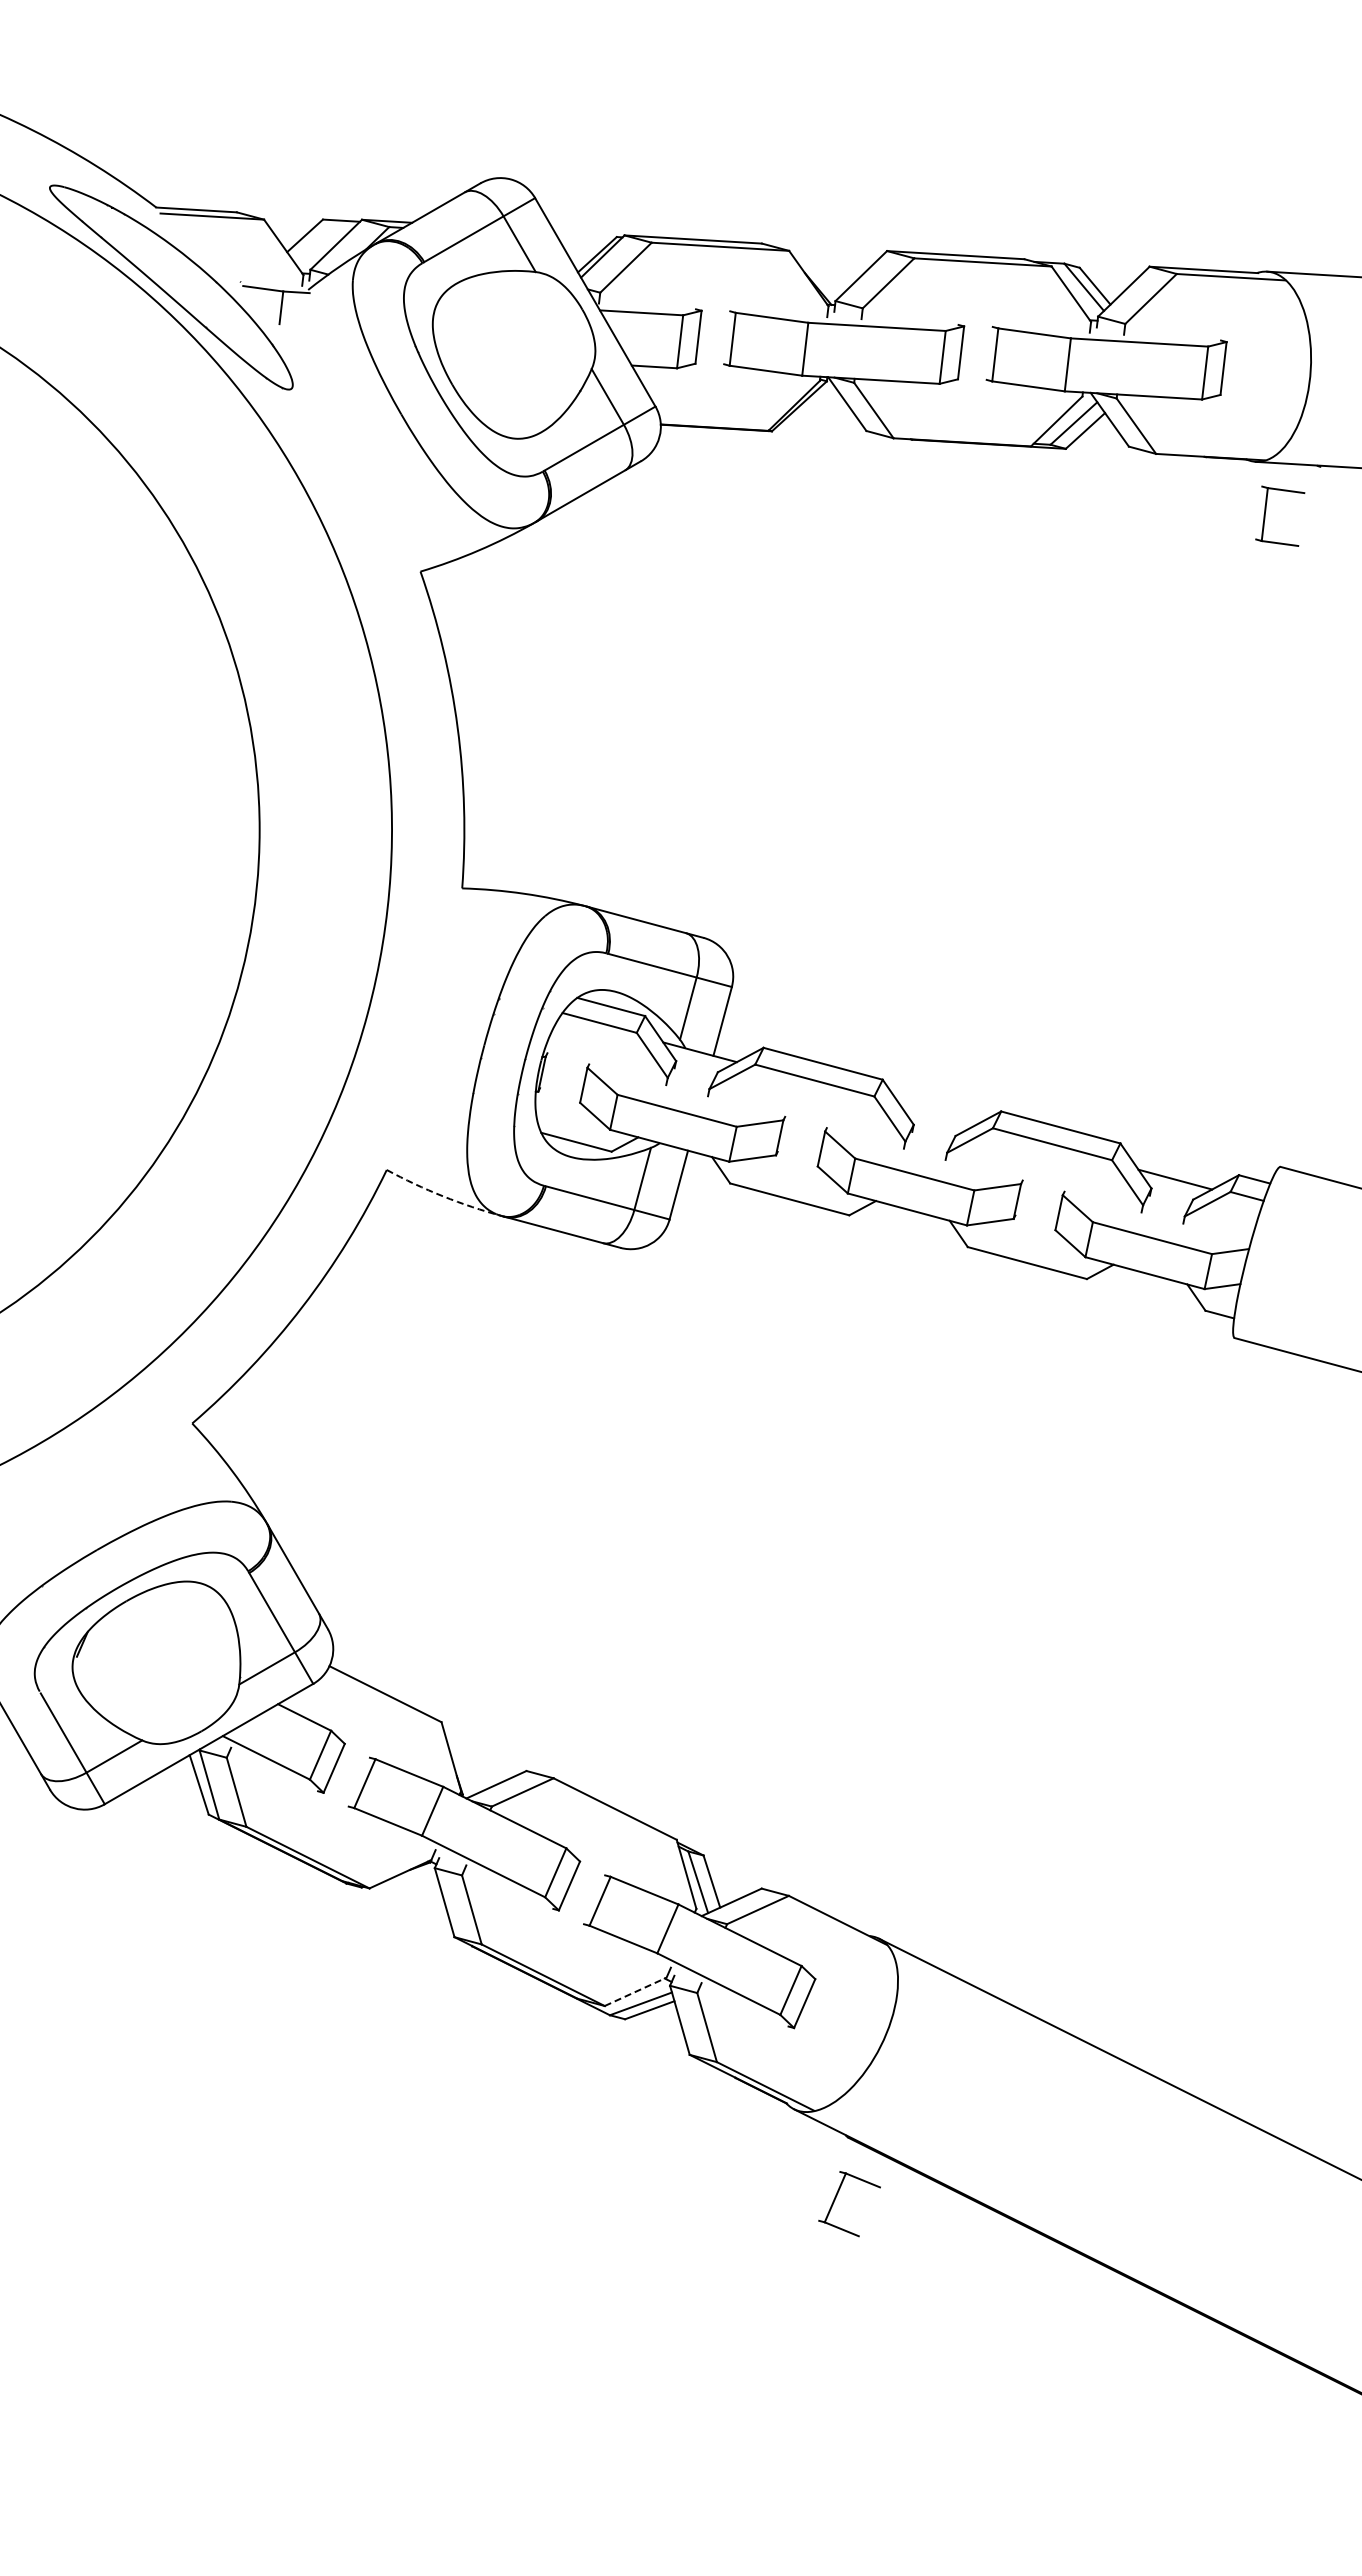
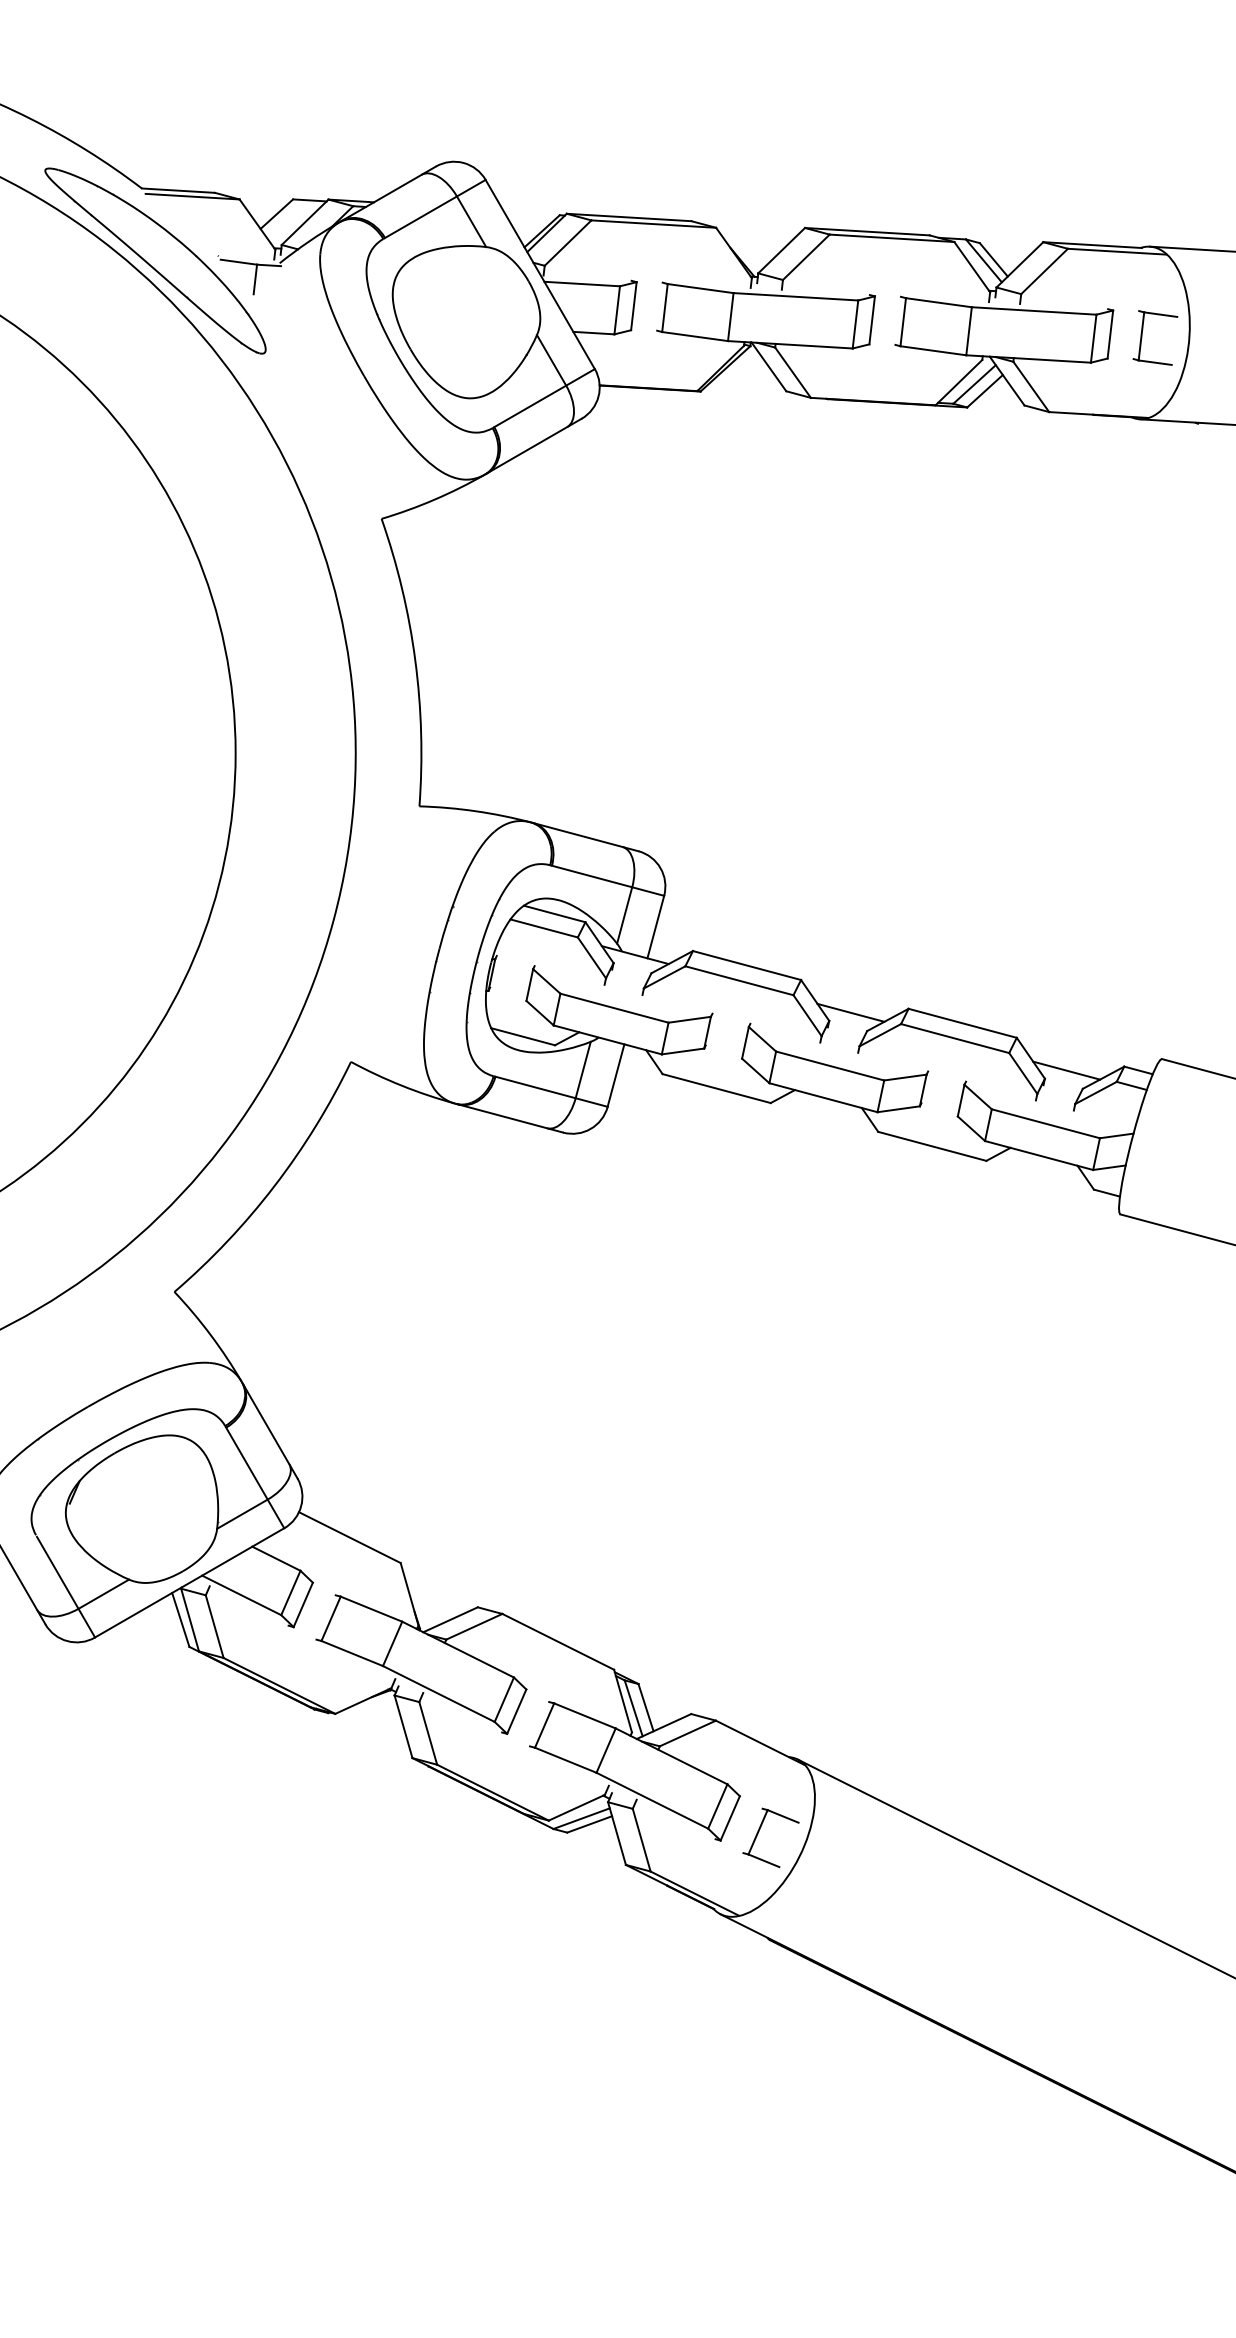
part: (1266, 511) -> (1142, 333), moved
line: (937, 1115) -> (850, 1012), added
arc: (443, 1196) -> (402, 1085), dashed -> solid
line: (636, 1991) -> (577, 1807), dashed -> solid
part: (836, 2198) -> (759, 1832), moved

